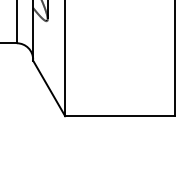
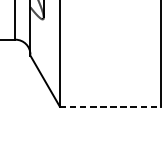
line: (120, 116) -> (110, 106), solid -> dashed

